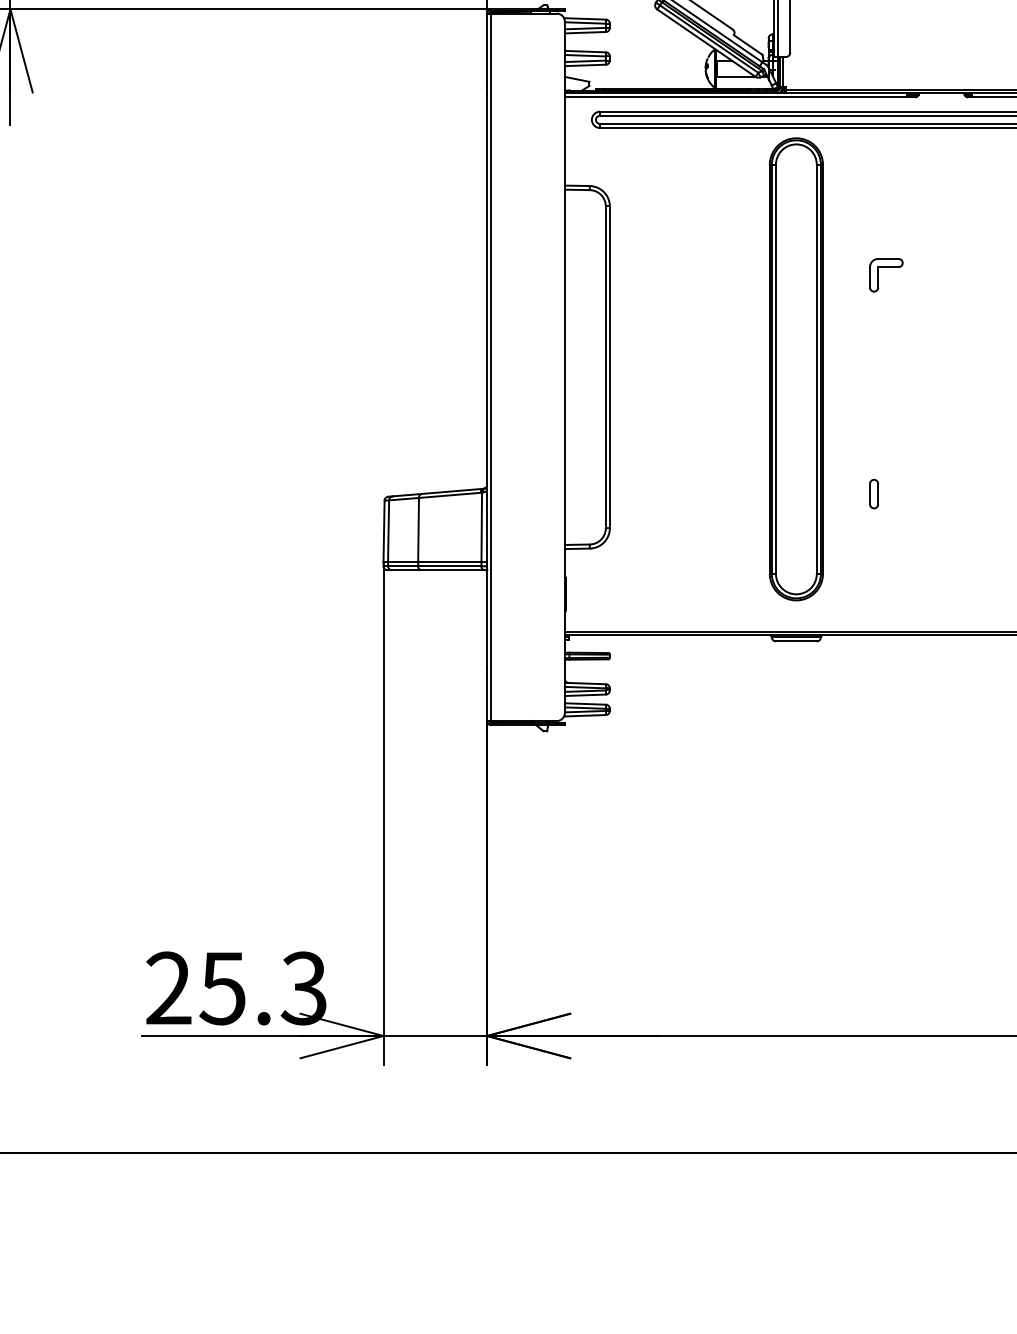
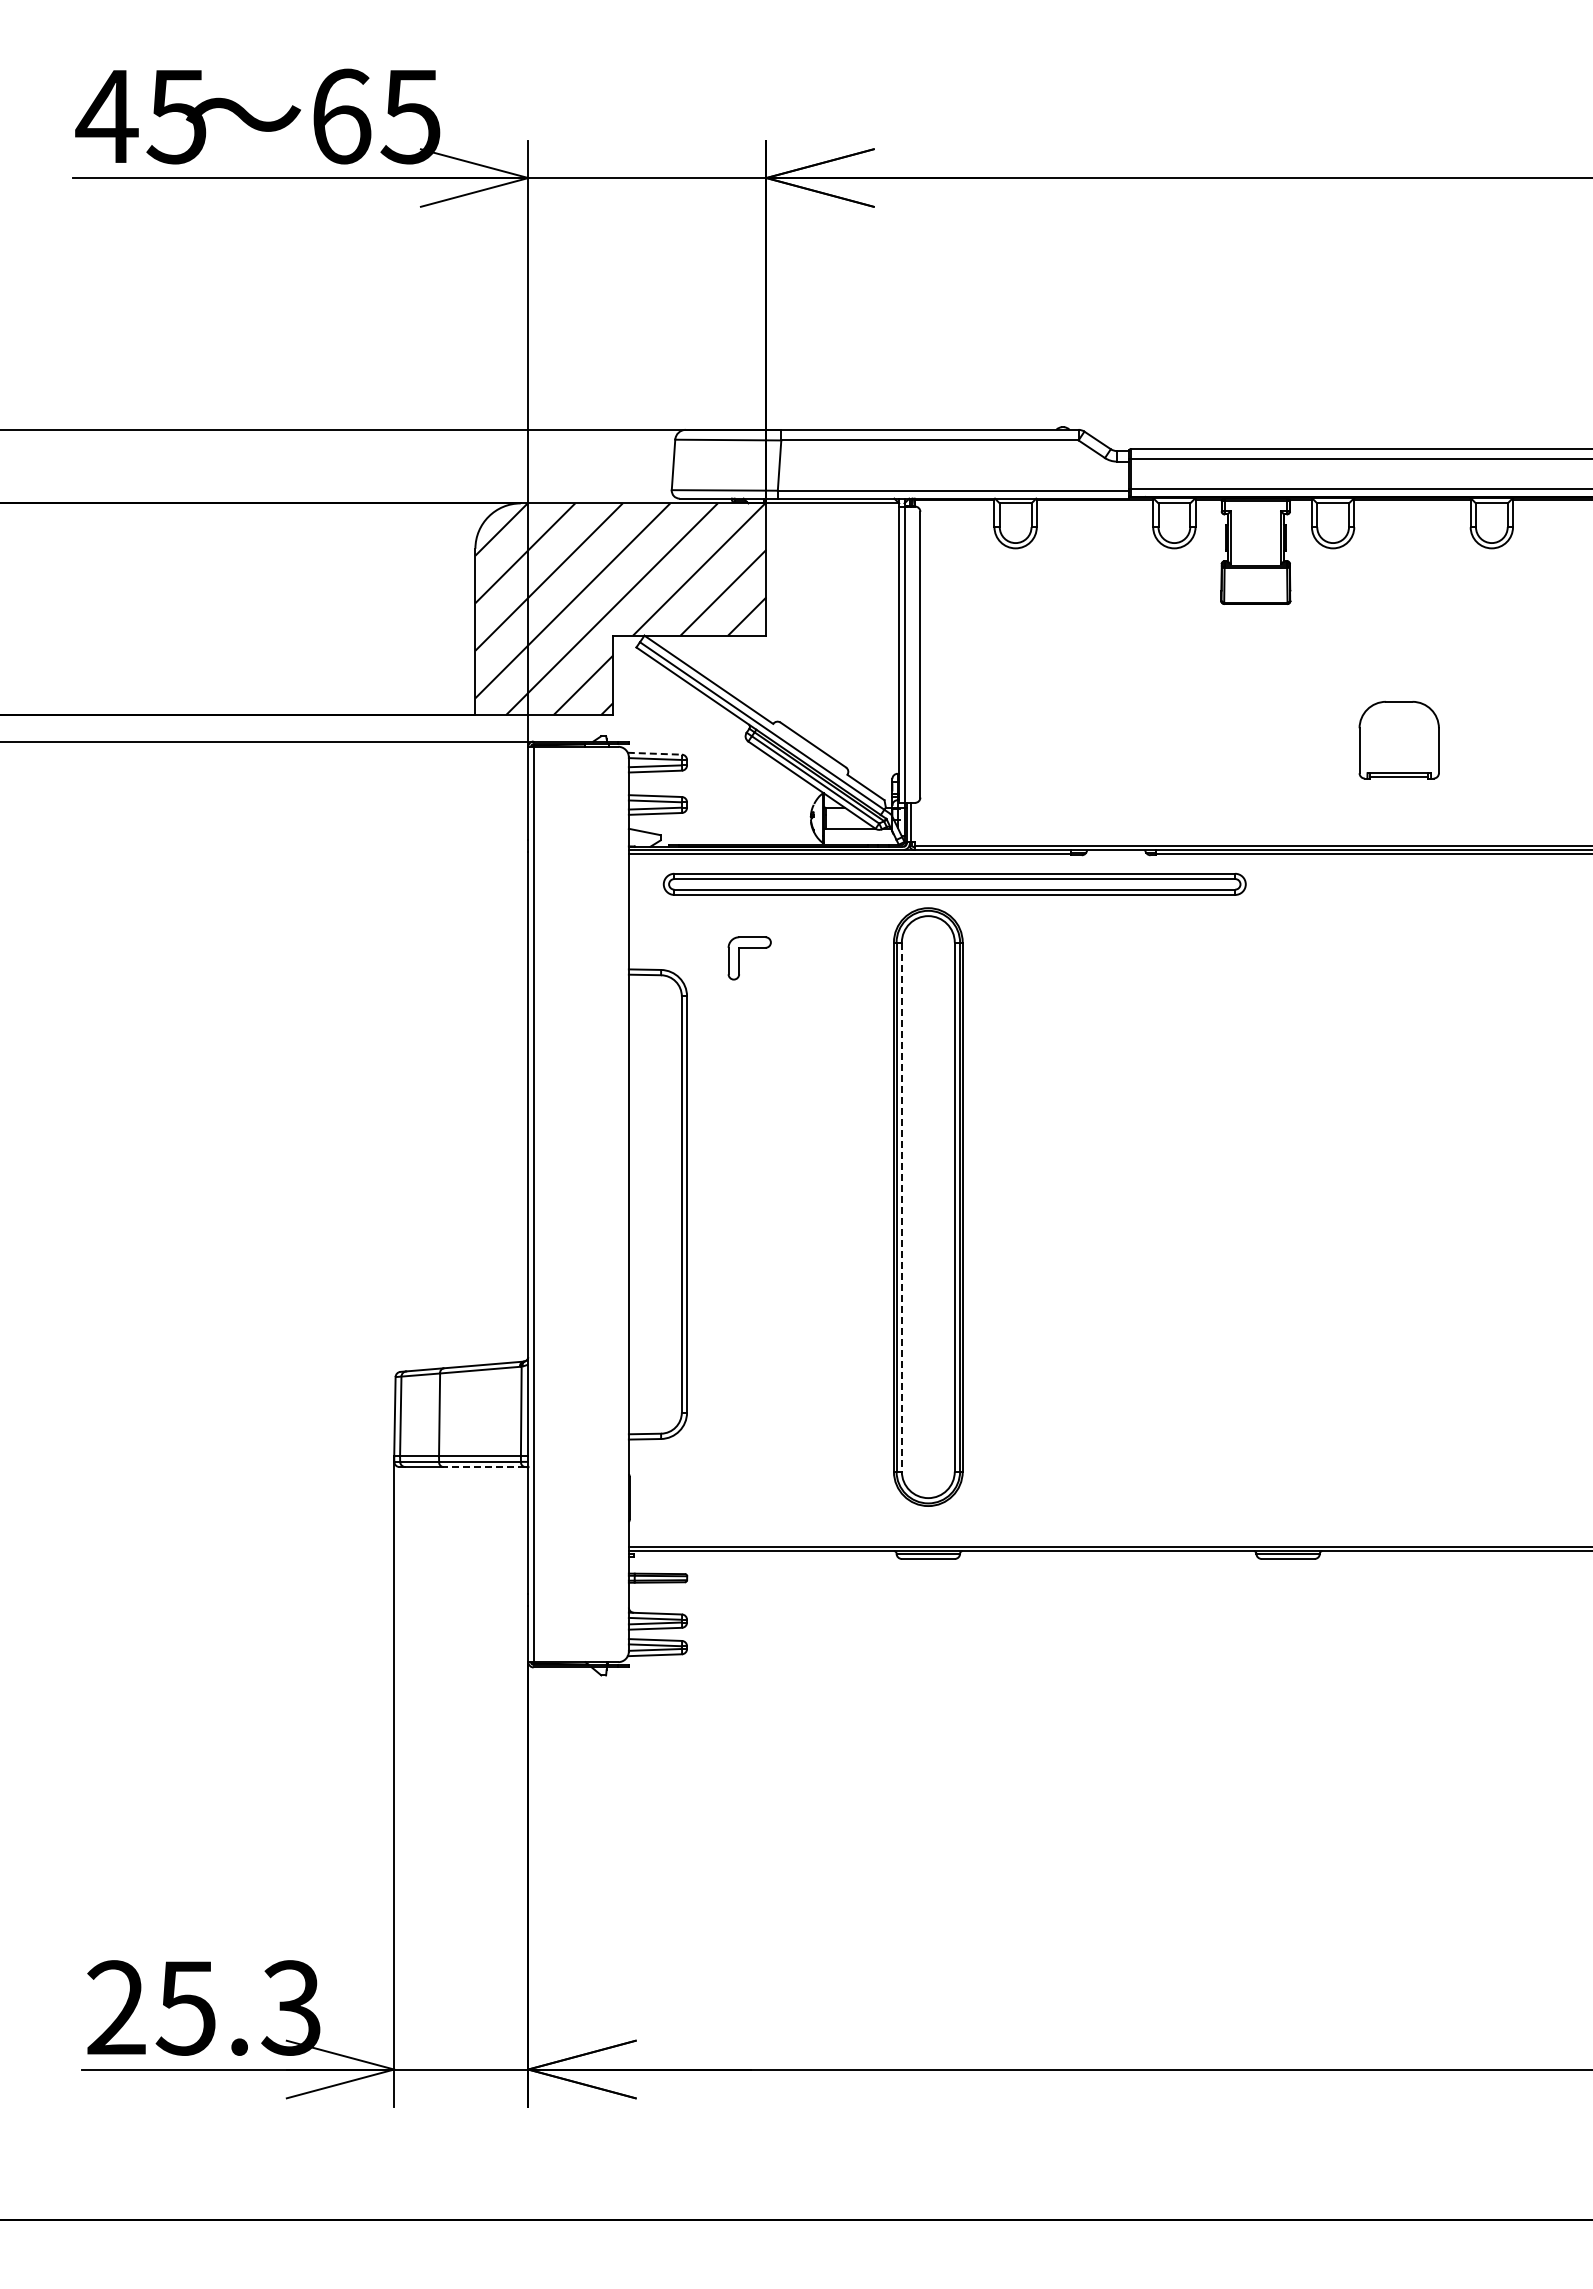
line: (585, 18) -> (655, 753), solid -> dashed
part: (886, 267) -> (749, 948), moved
line: (775, 369) -> (901, 1207), solid -> dashed
part: (873, 494) -> (1028, 1368), removed
line: (453, 570) -> (484, 1467), solid -> dashed

